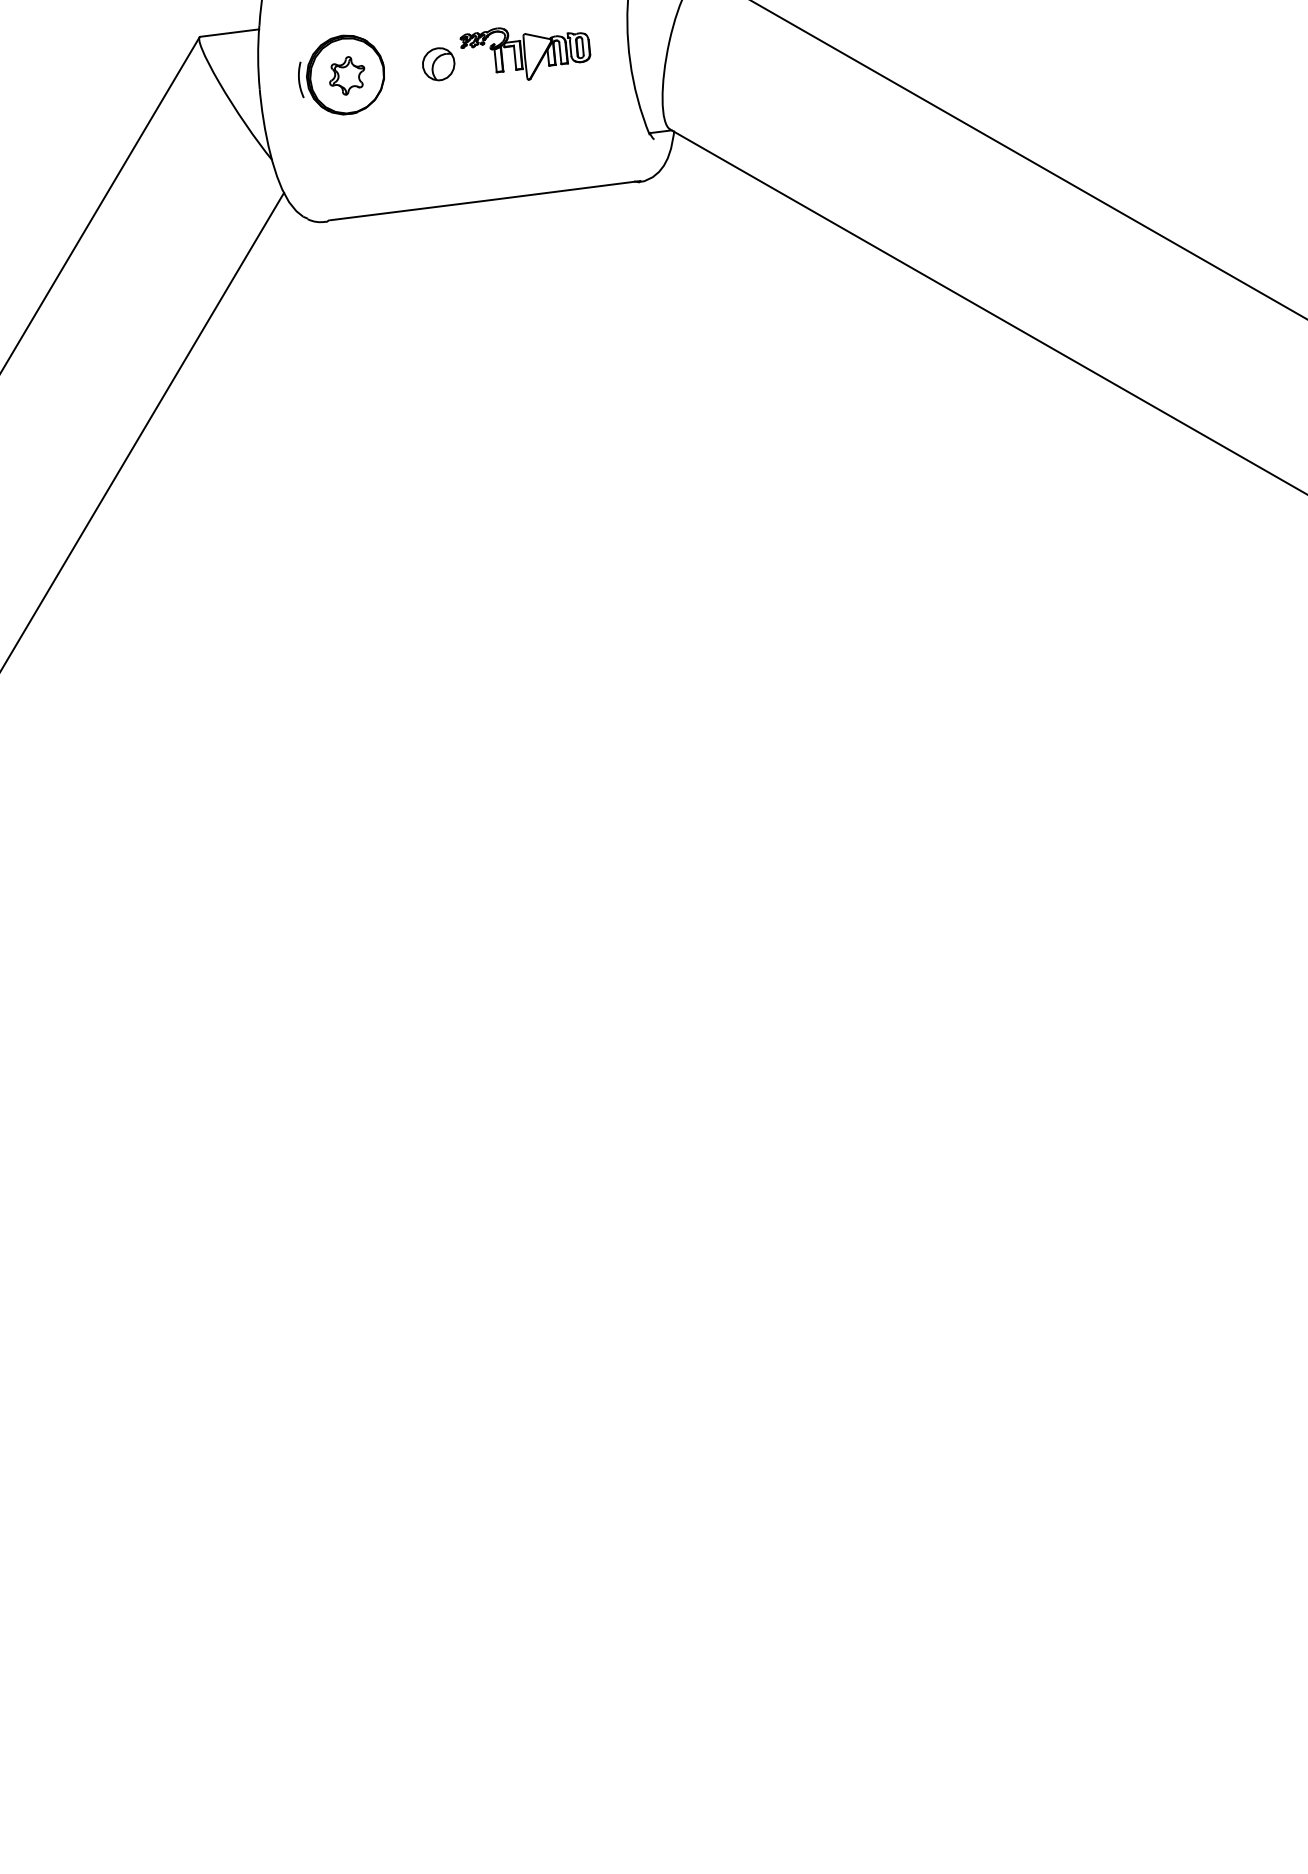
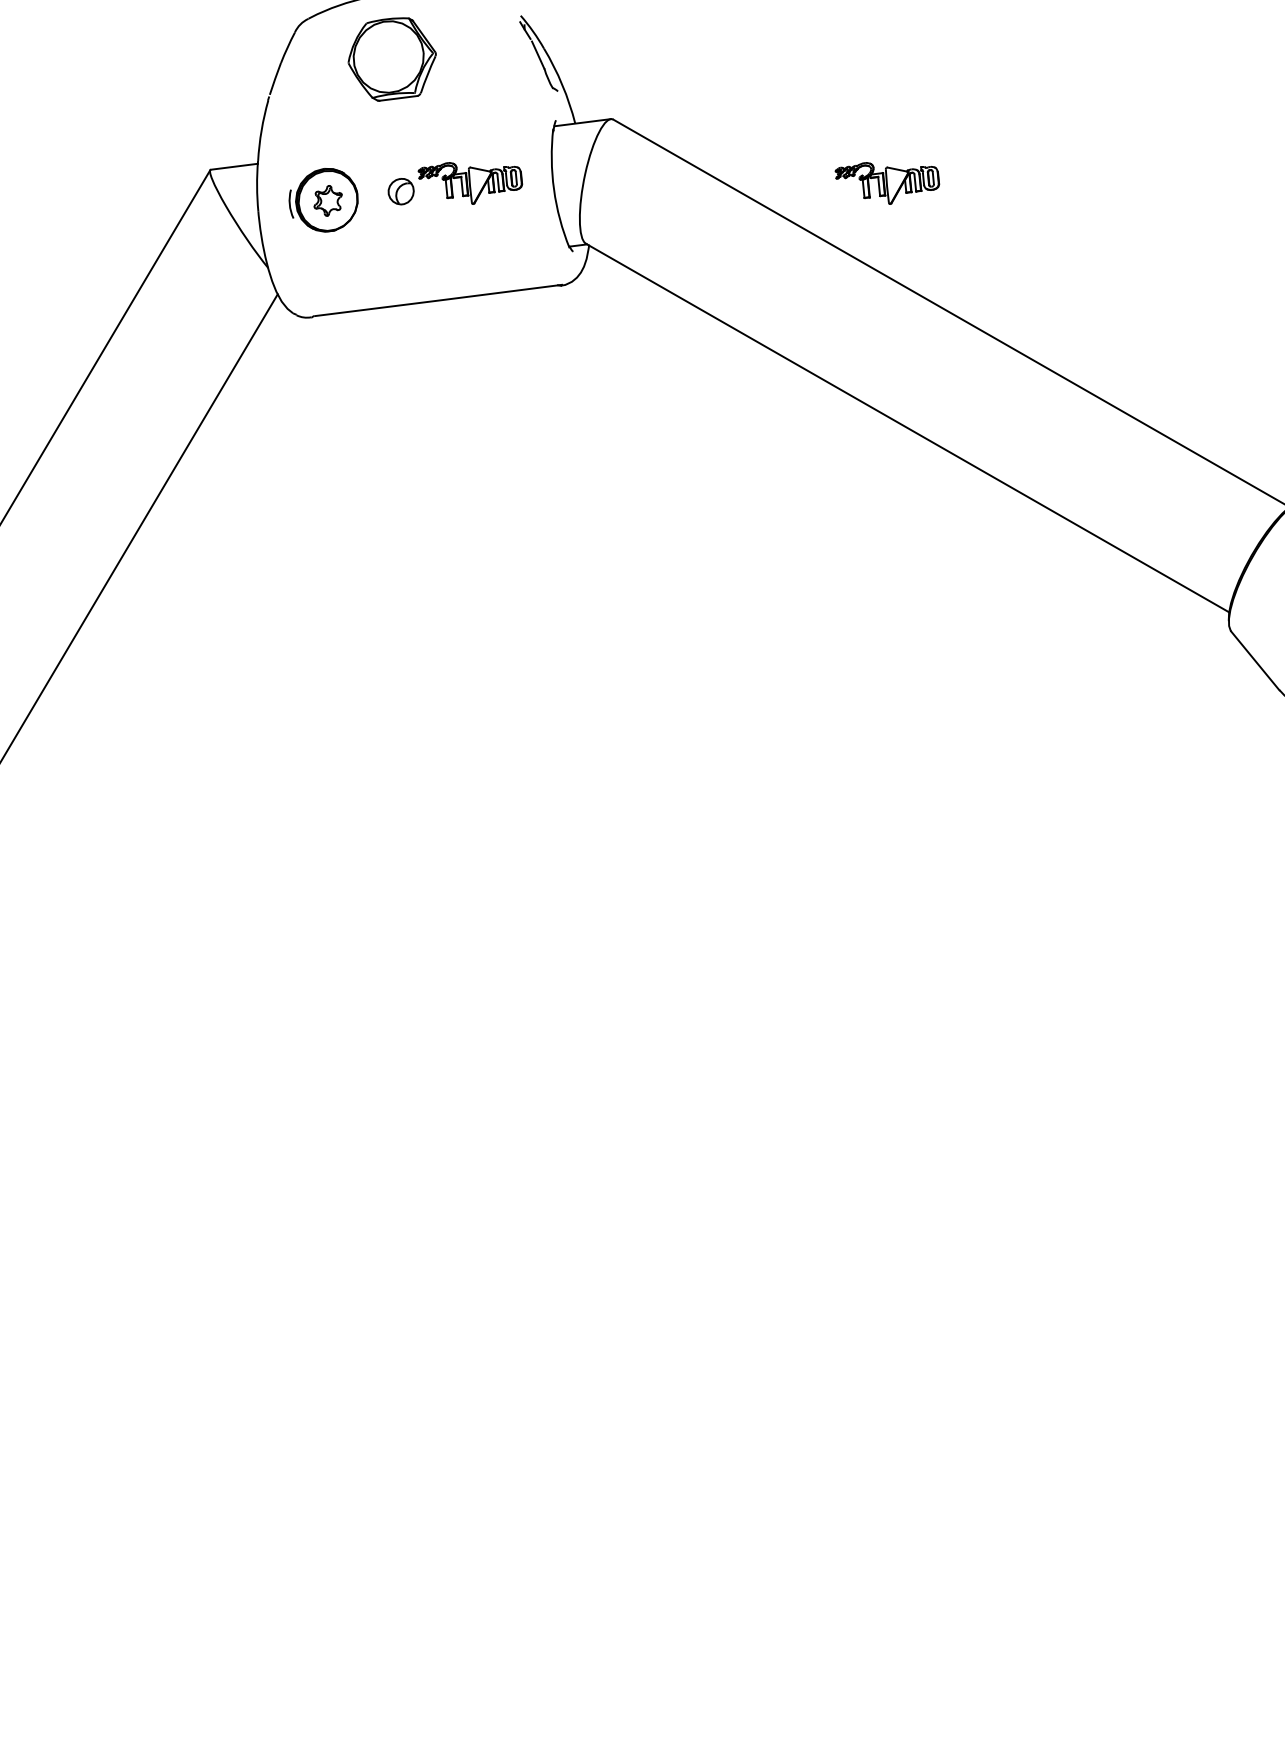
part: (1048, 54) -> (887, 183), added

